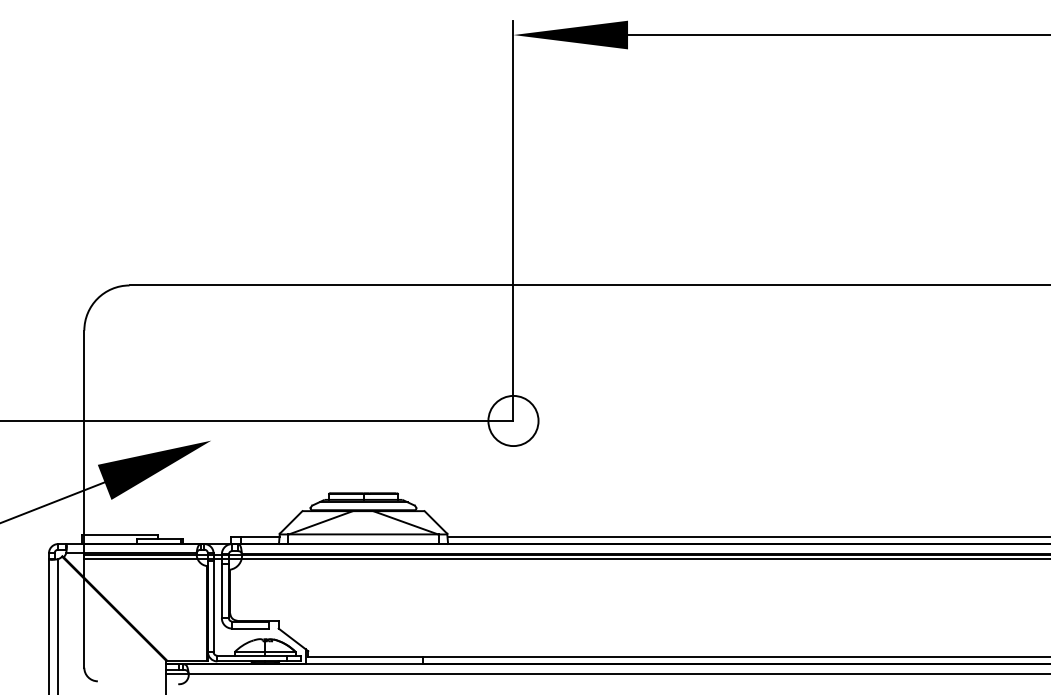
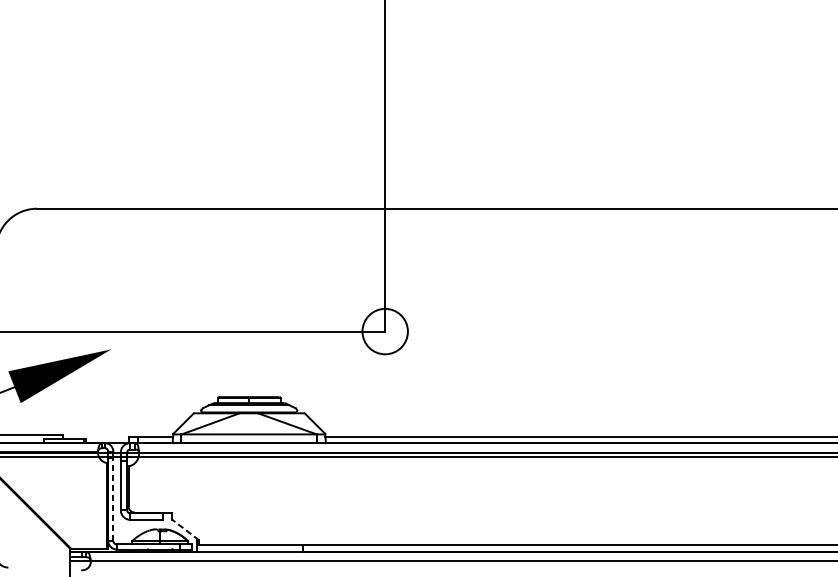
line: (213, 606) -> (113, 499), solid -> dashed
line: (293, 639) -> (185, 529), solid -> dashed

